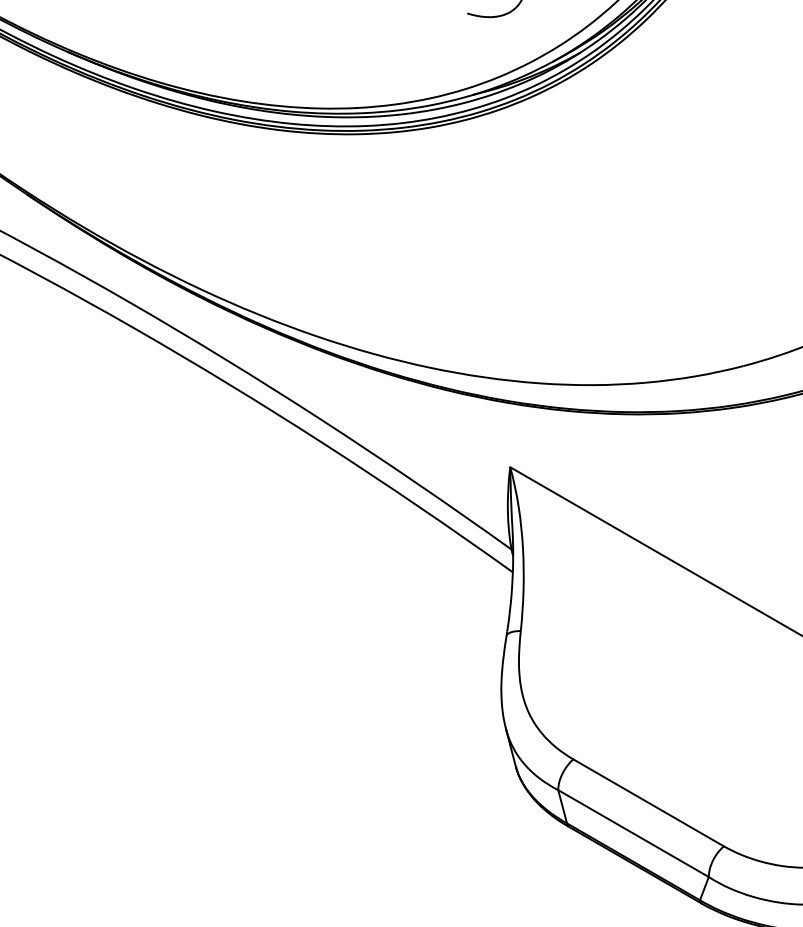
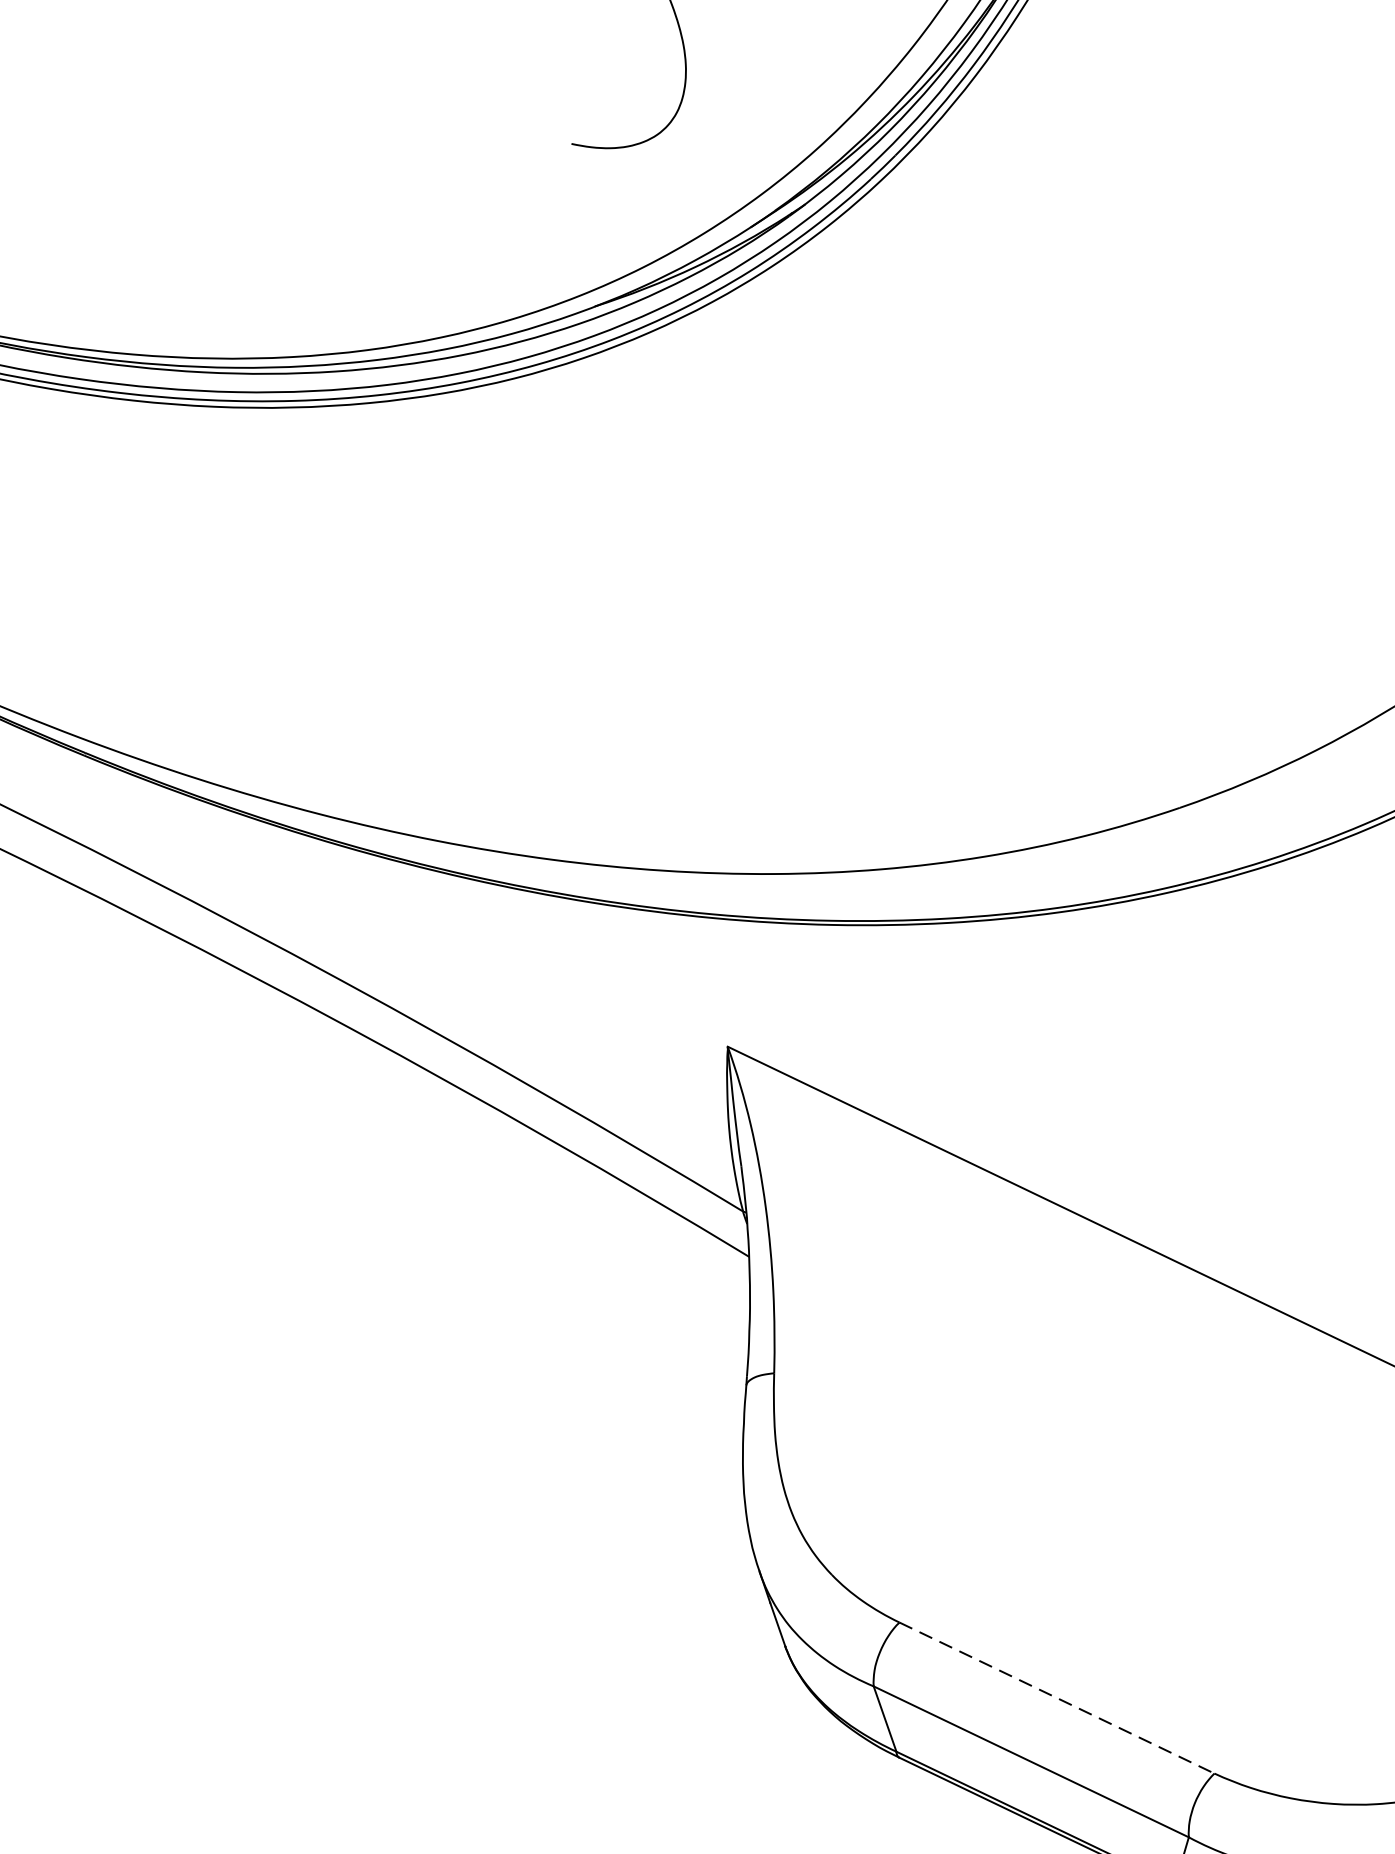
line: (648, 802) -> (1056, 1697), solid -> dashed

